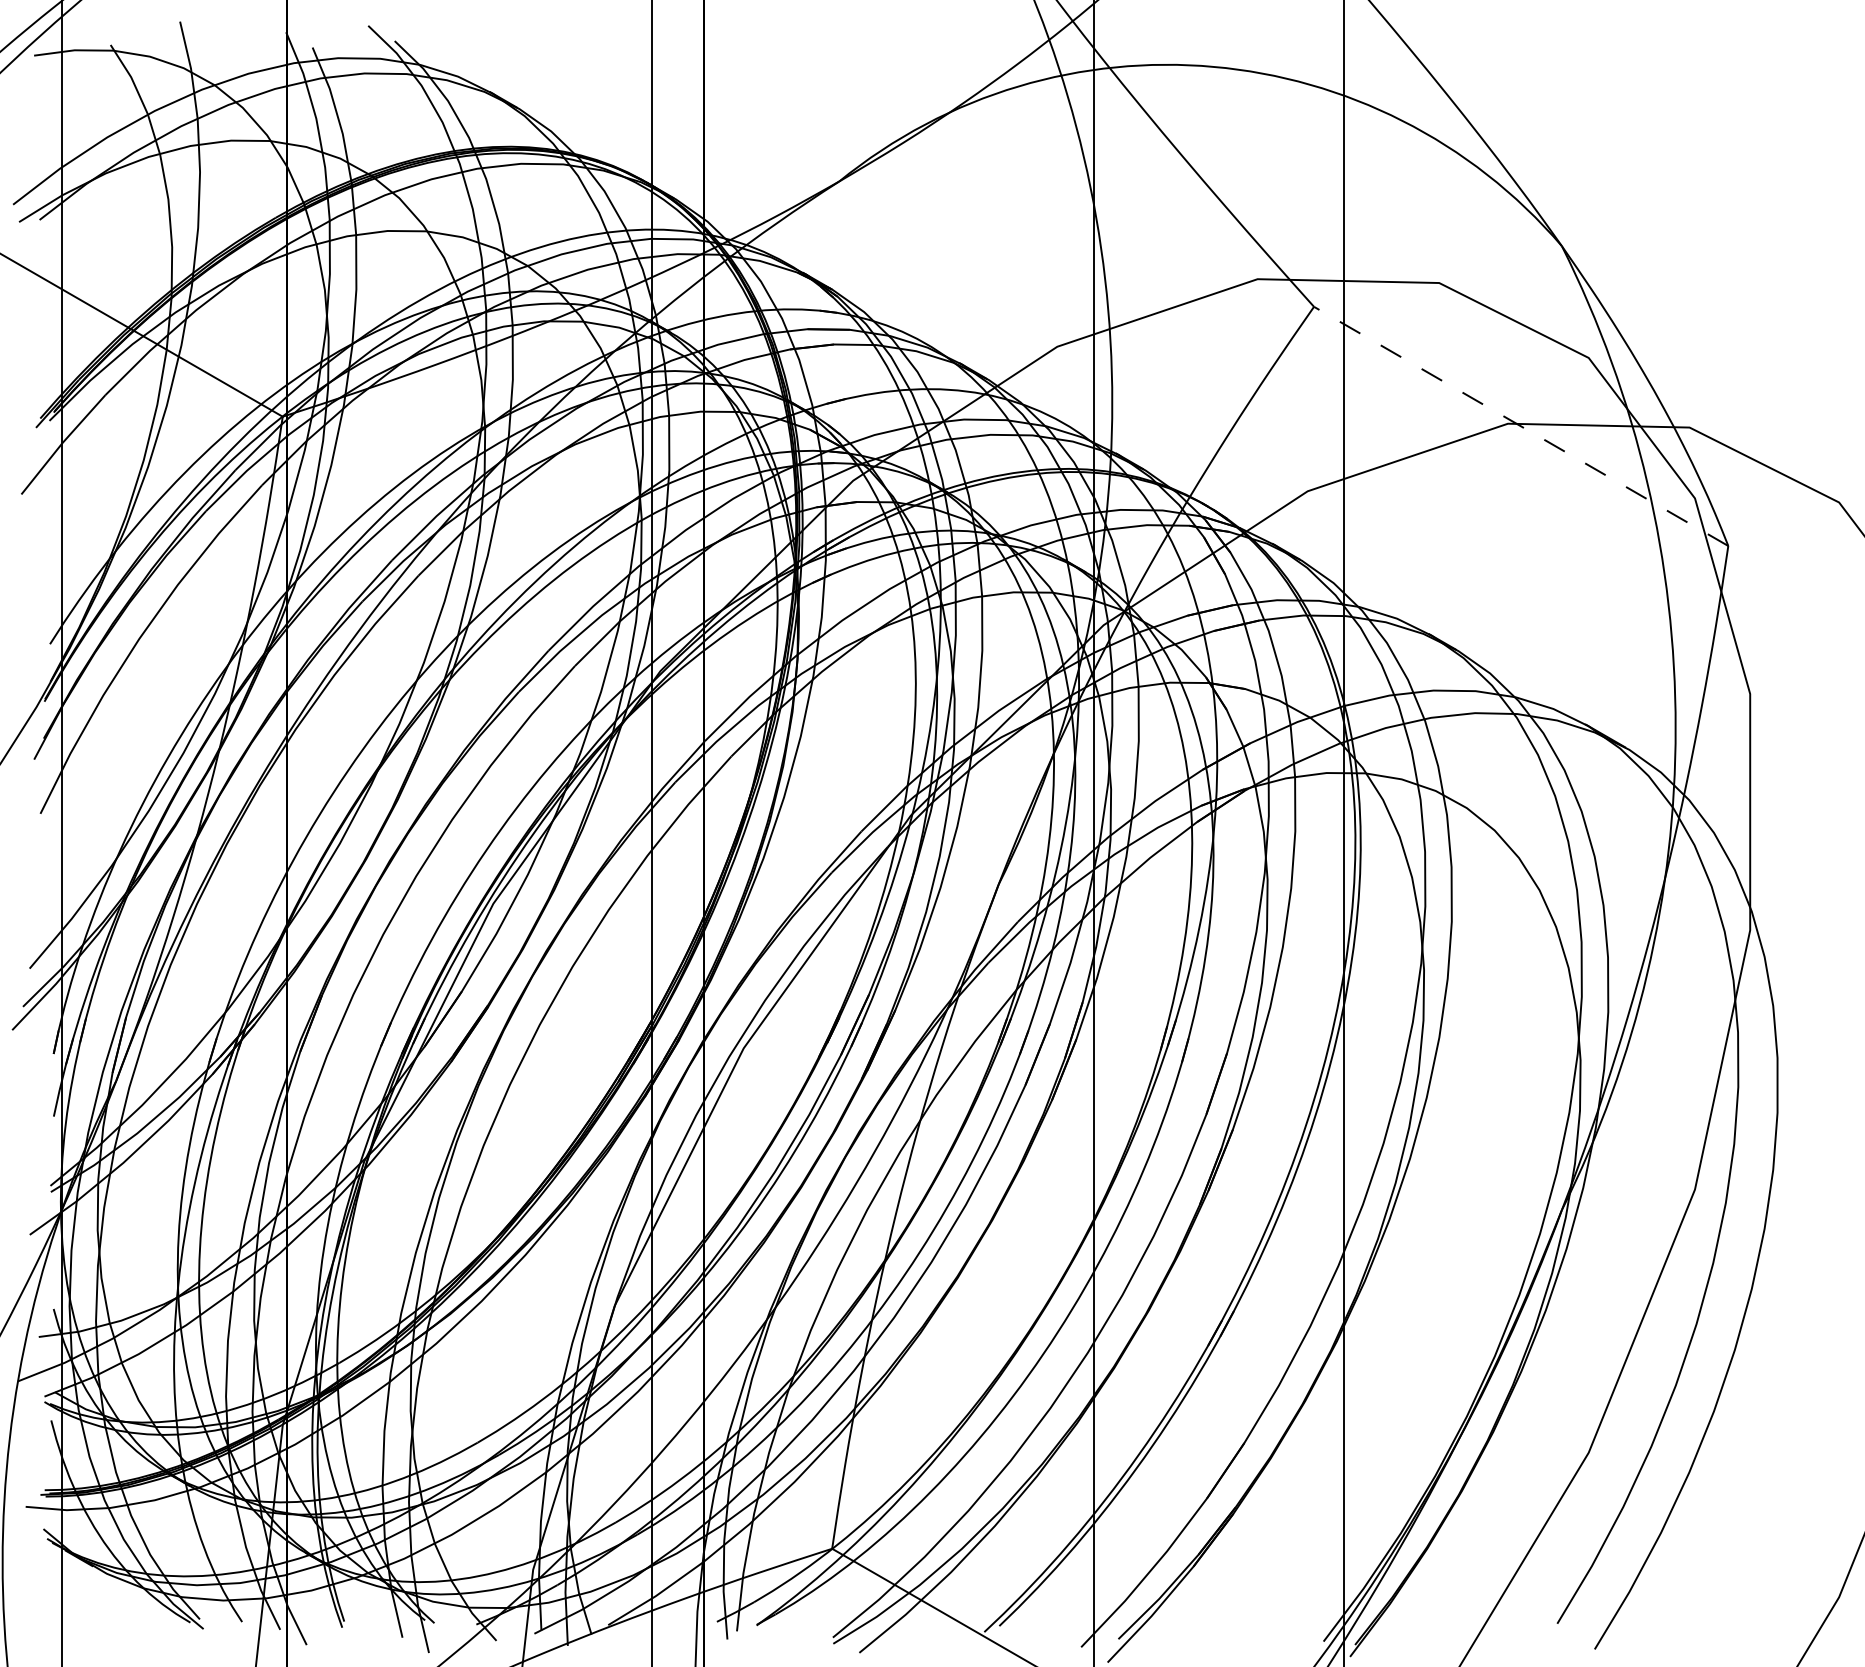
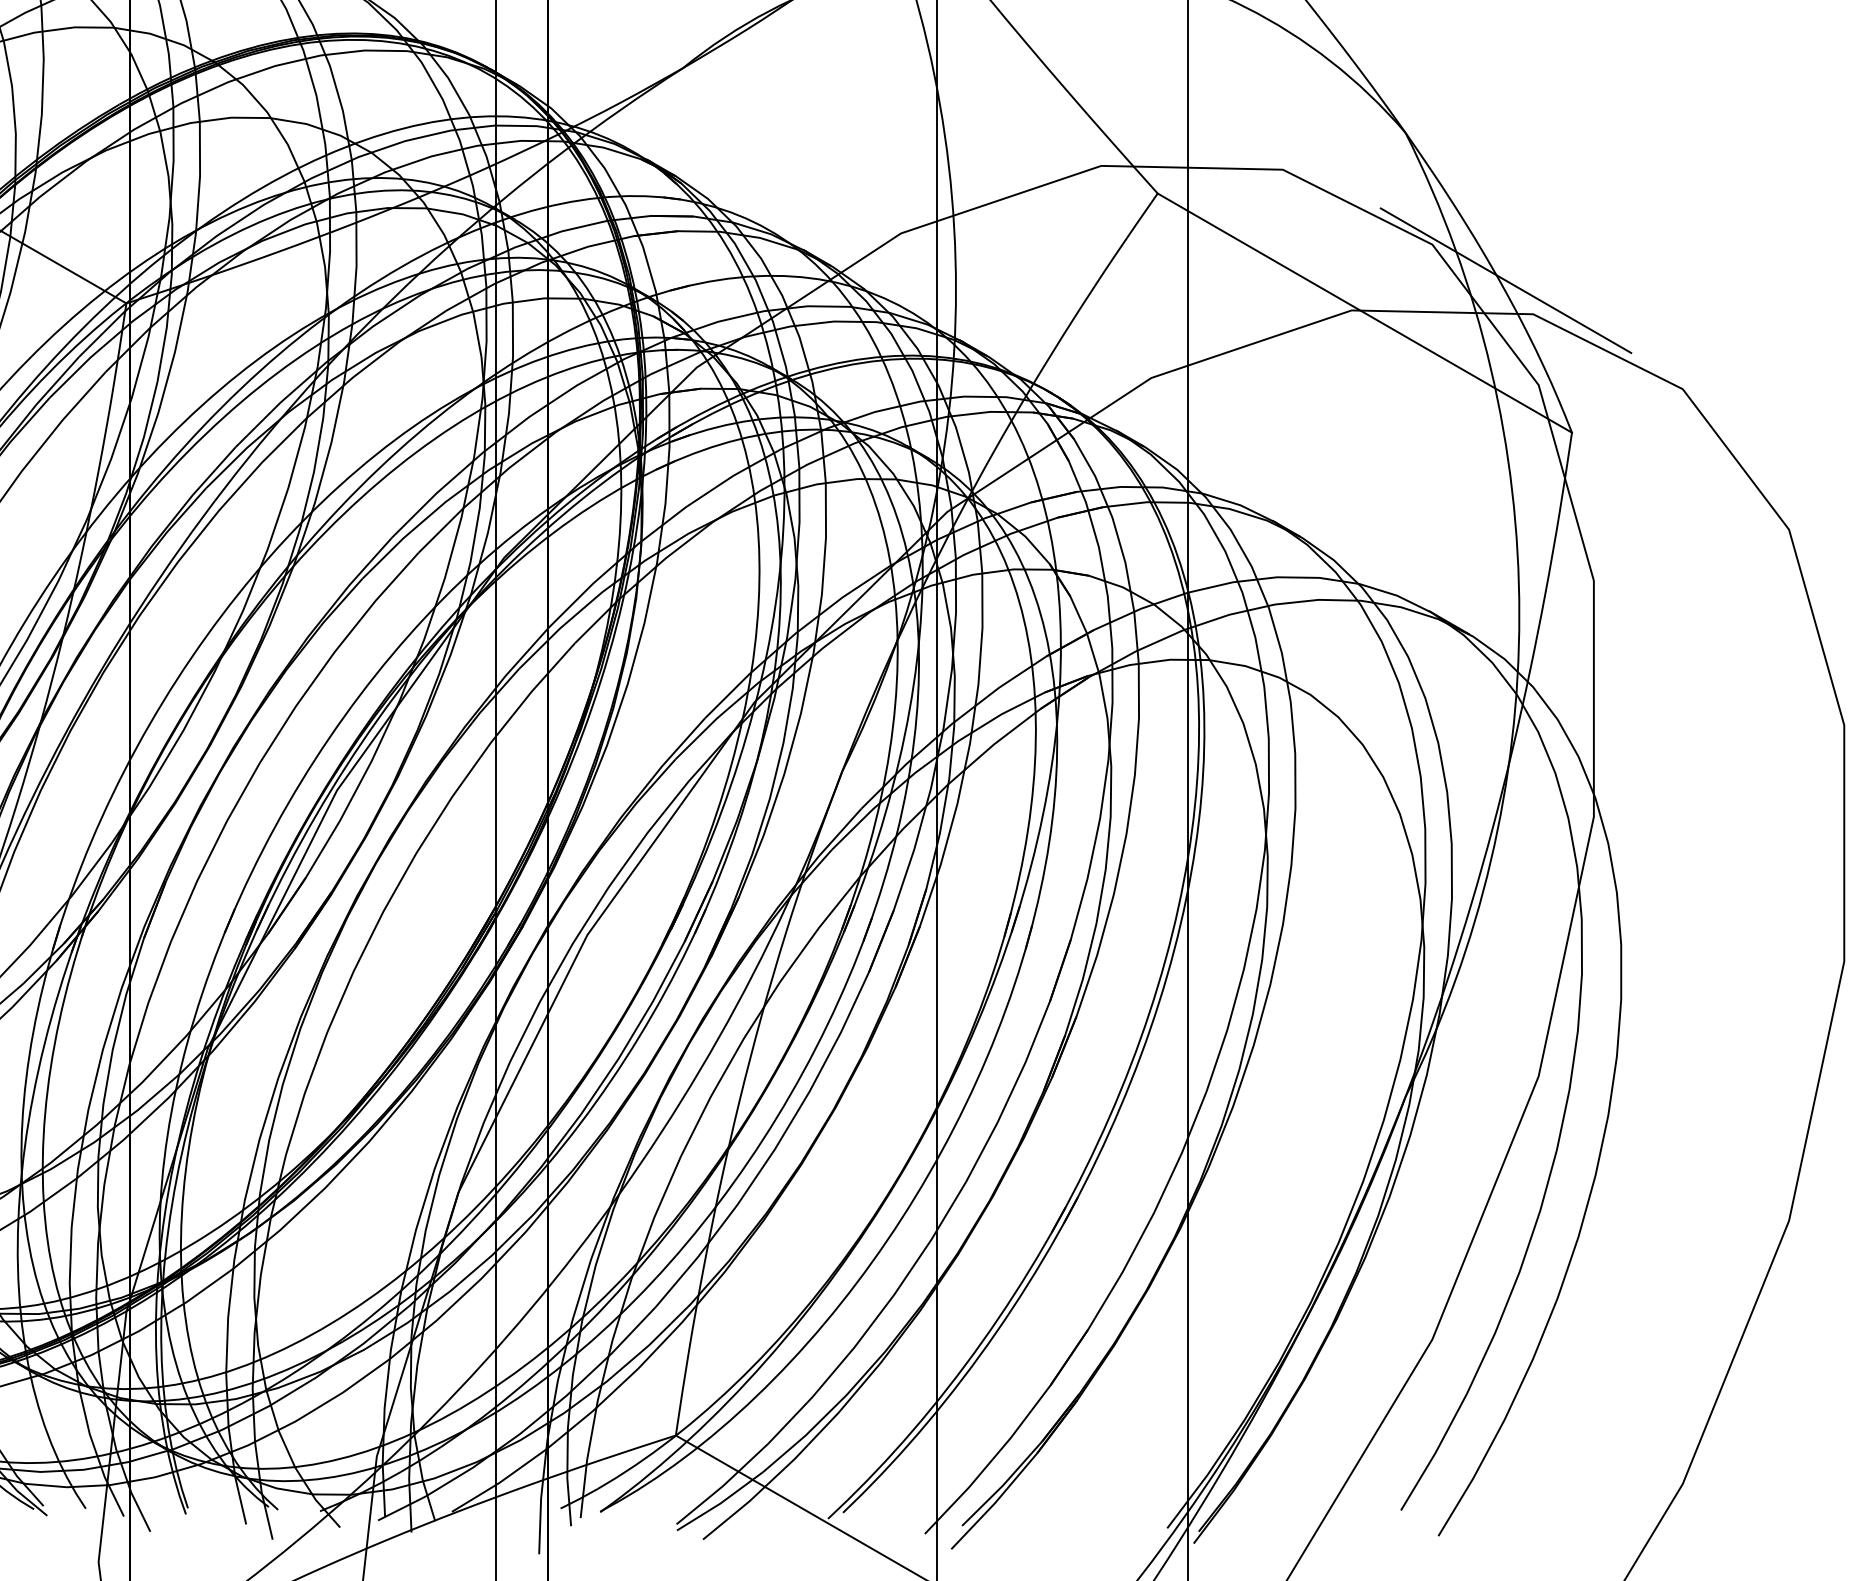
line: (1662, 393) -> (1506, 280), added
line: (1520, 426) -> (1364, 313), dashed -> solid

